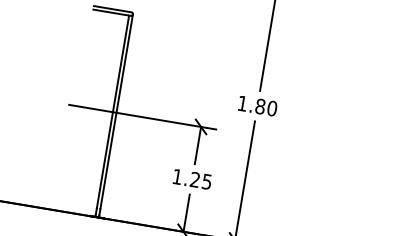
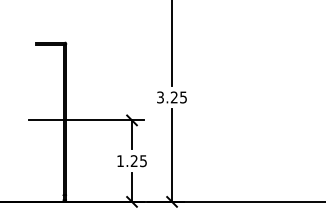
text: (258, 106) -> (172, 97), 1.80 -> 3.25

